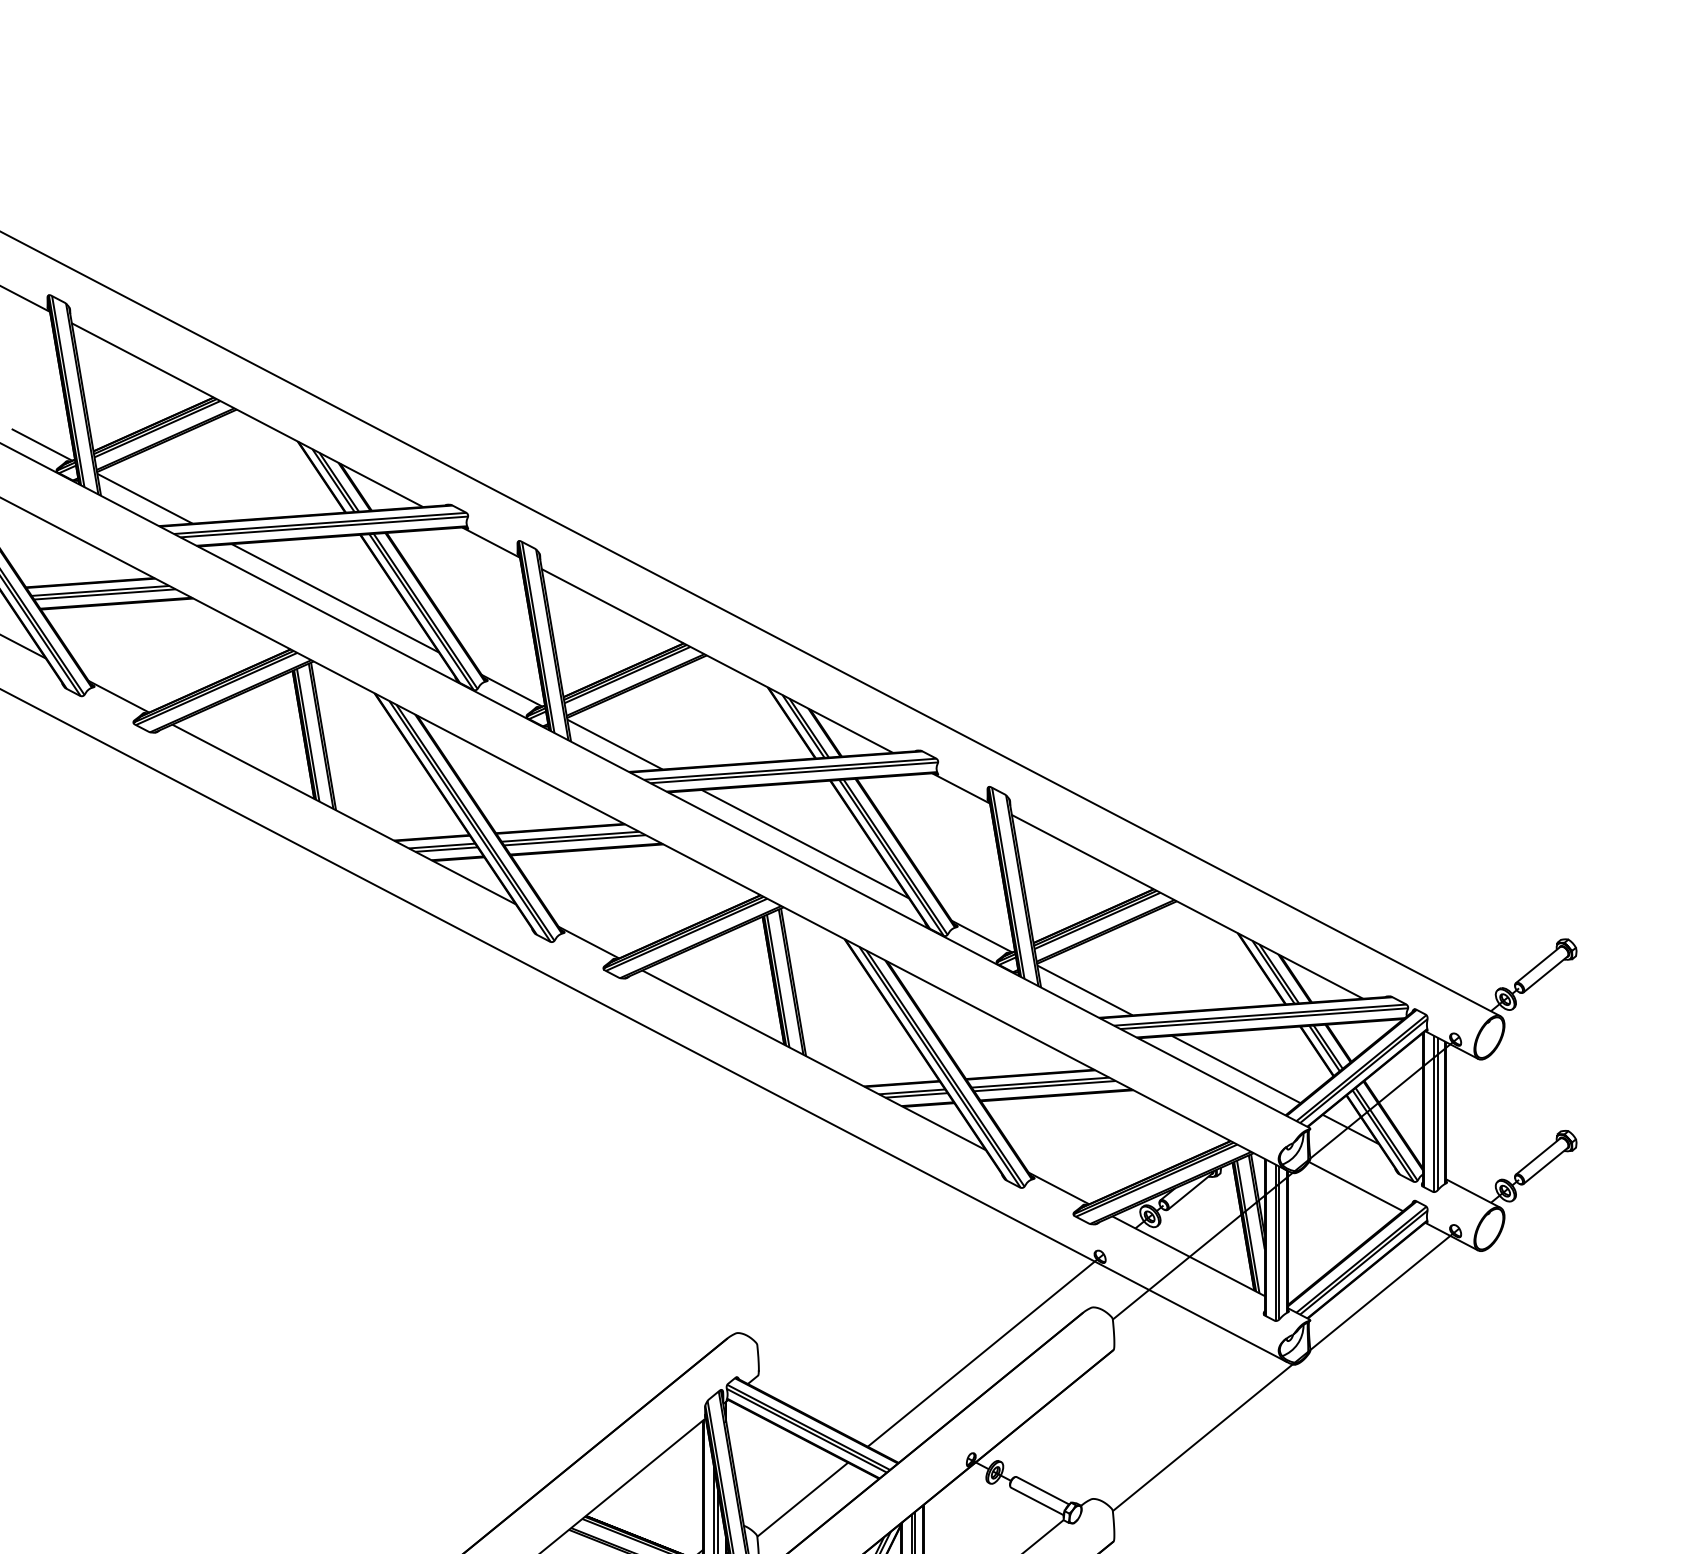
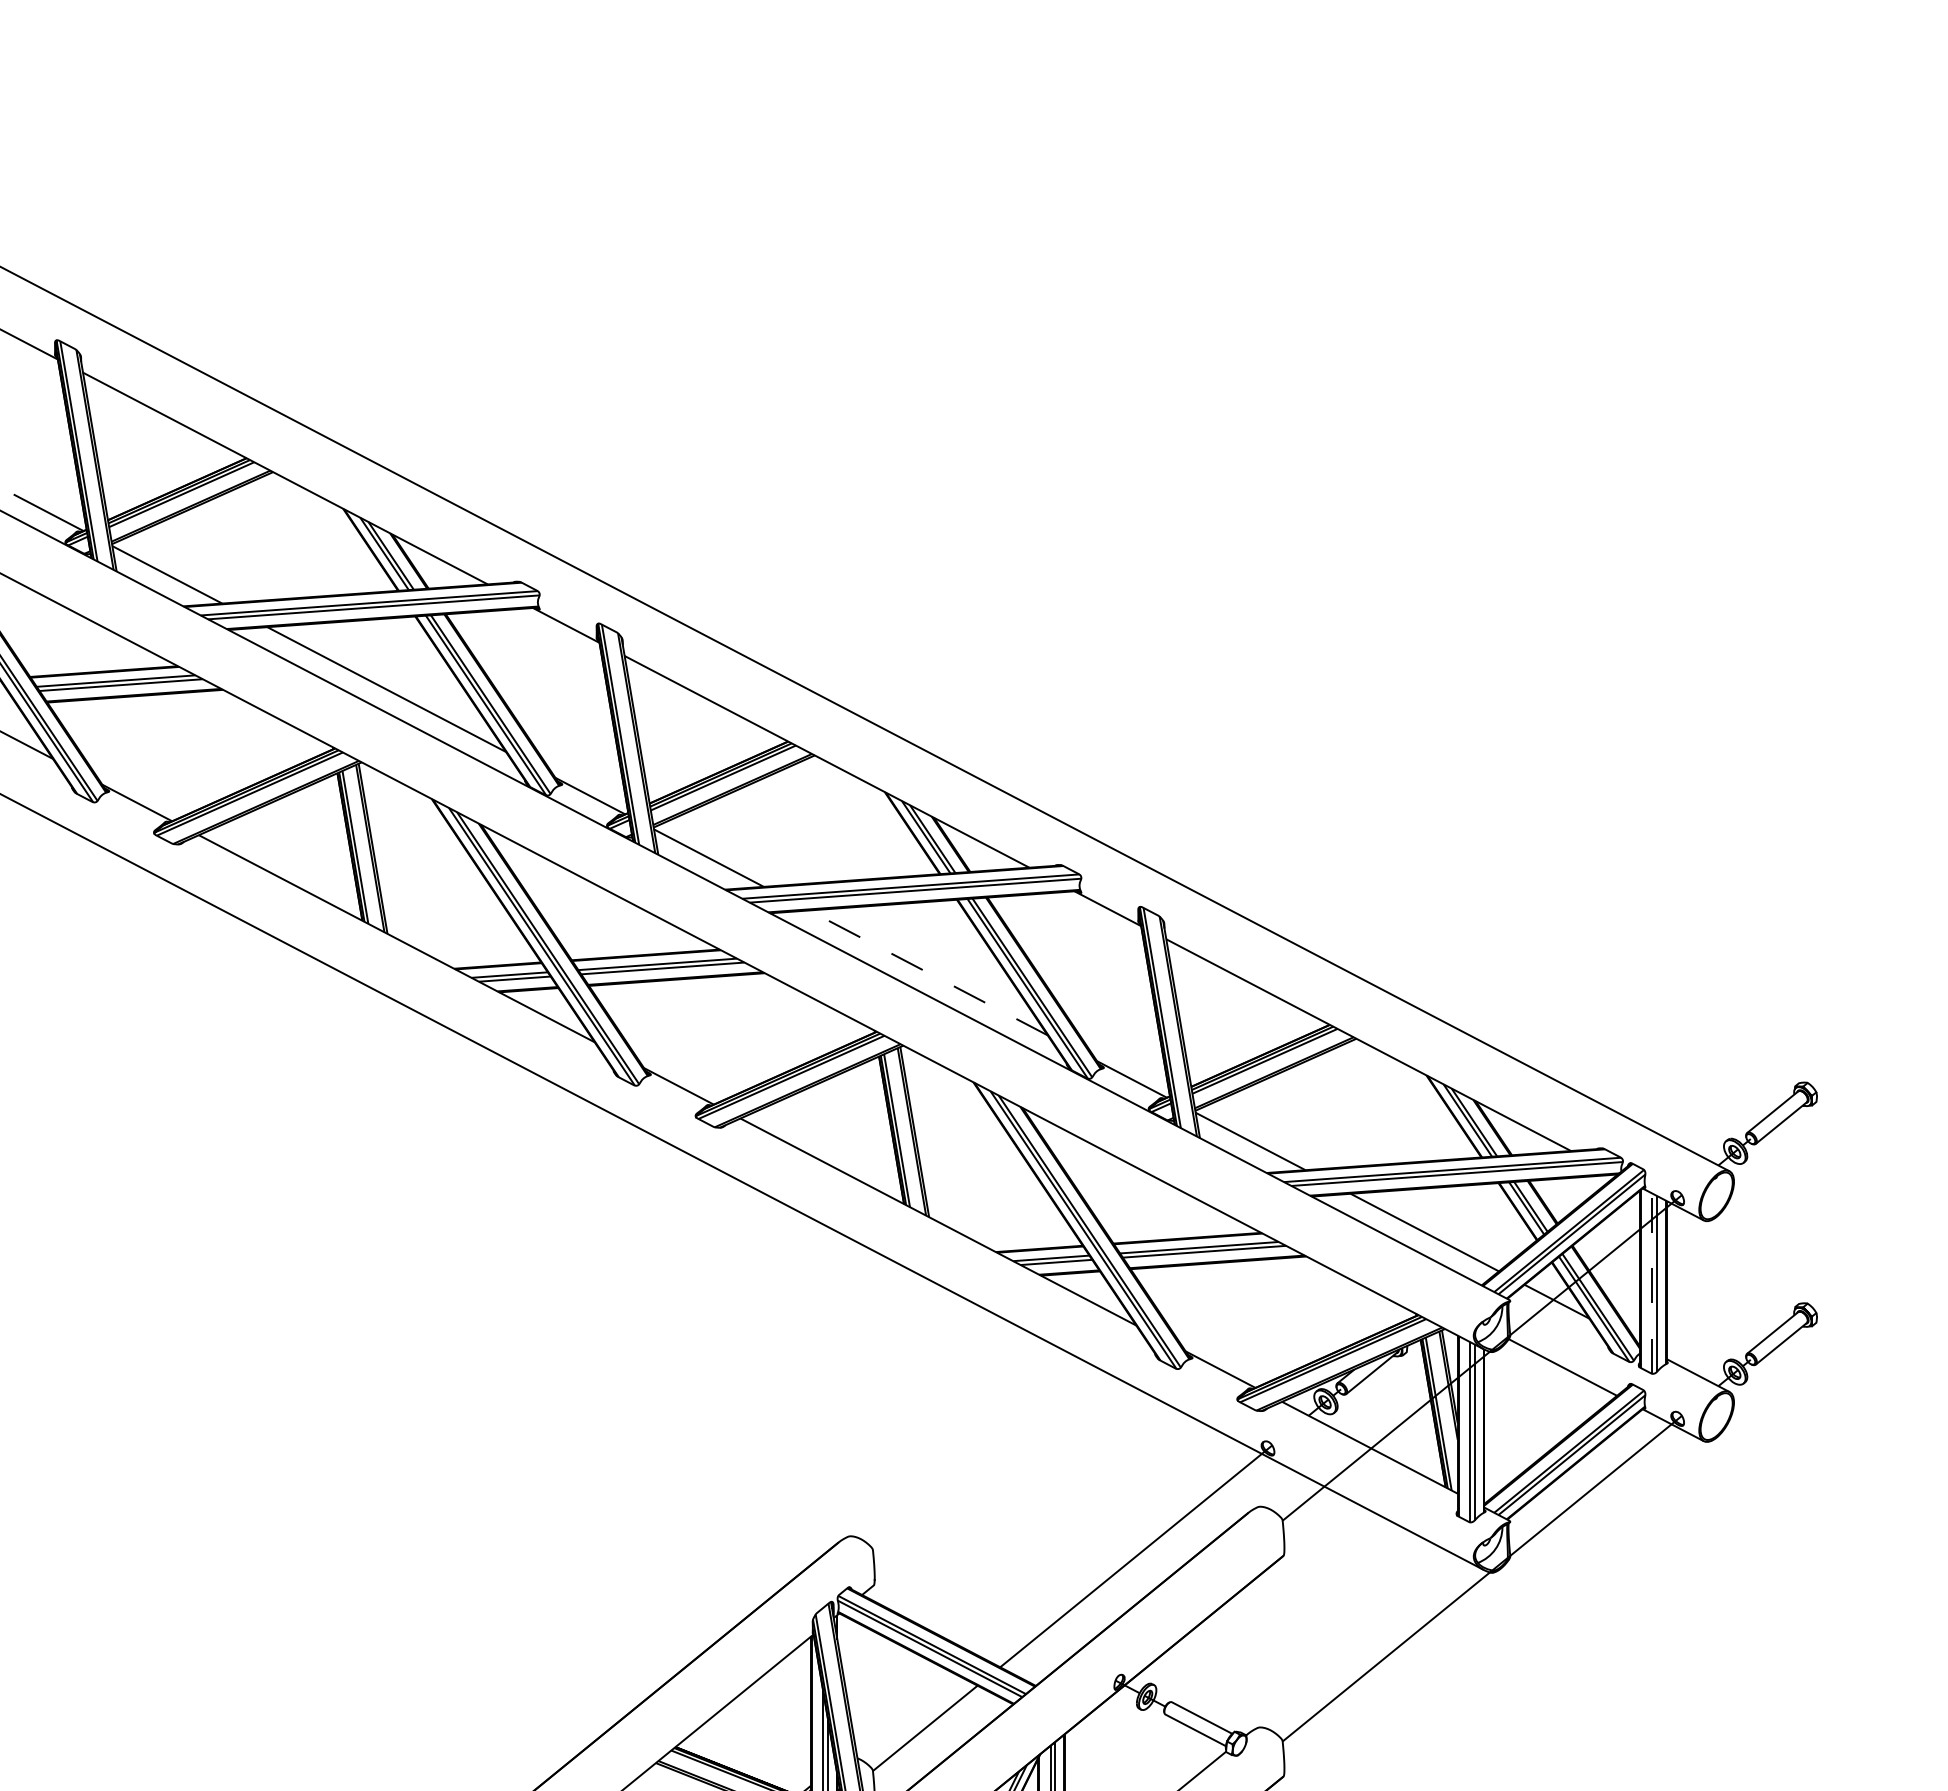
line: (805, 844) -> (928, 973), solid -> dashed
line: (1433, 1113) -> (1652, 1283), solid -> dashed

